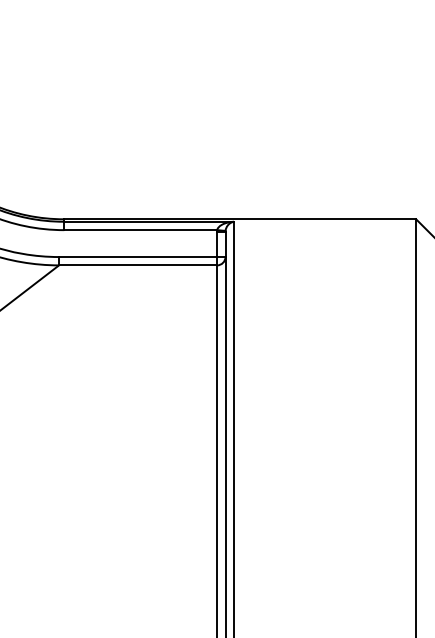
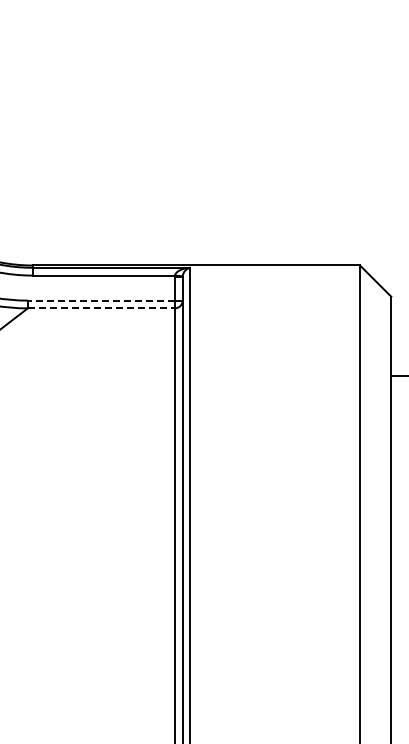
line: (138, 256) -> (101, 300), solid -> dashed
line: (138, 265) -> (101, 308), solid -> dashed

